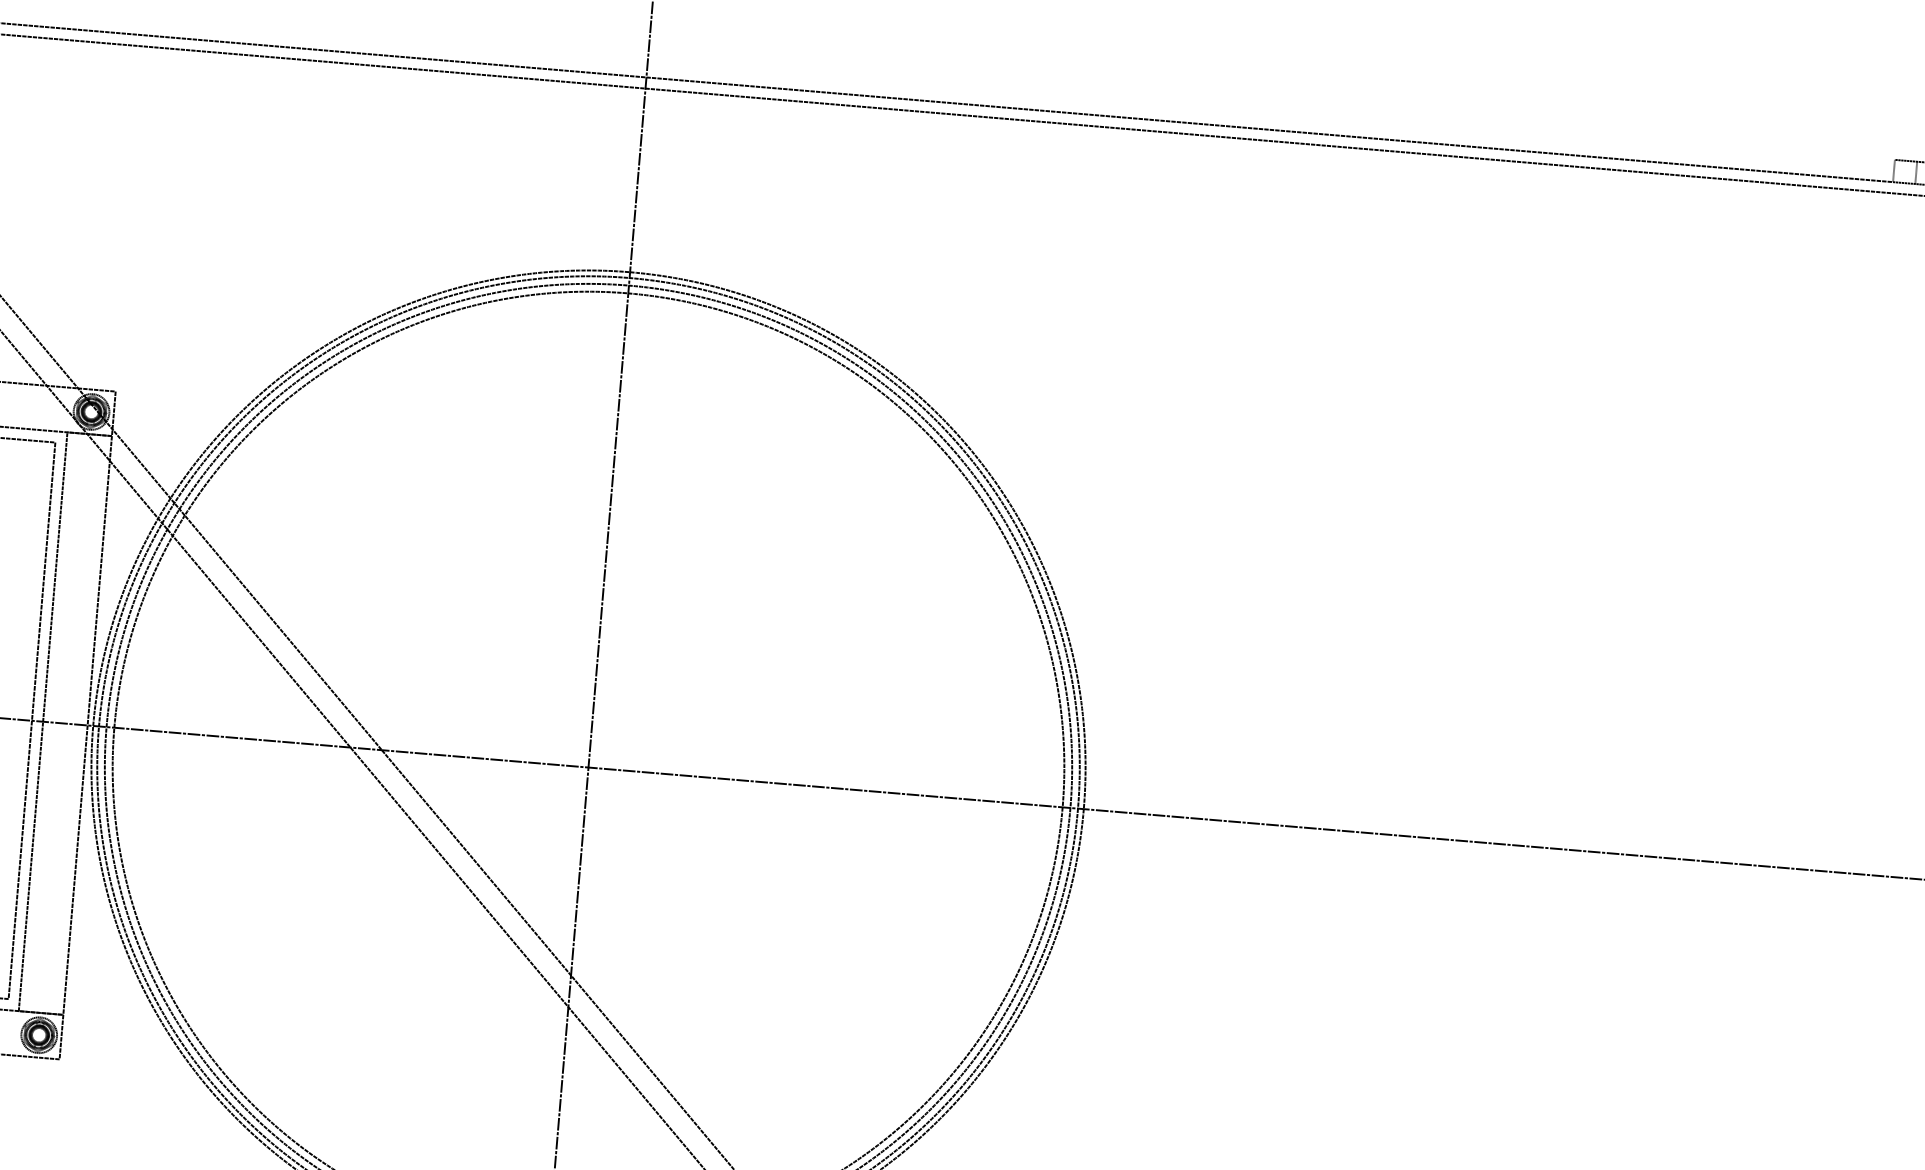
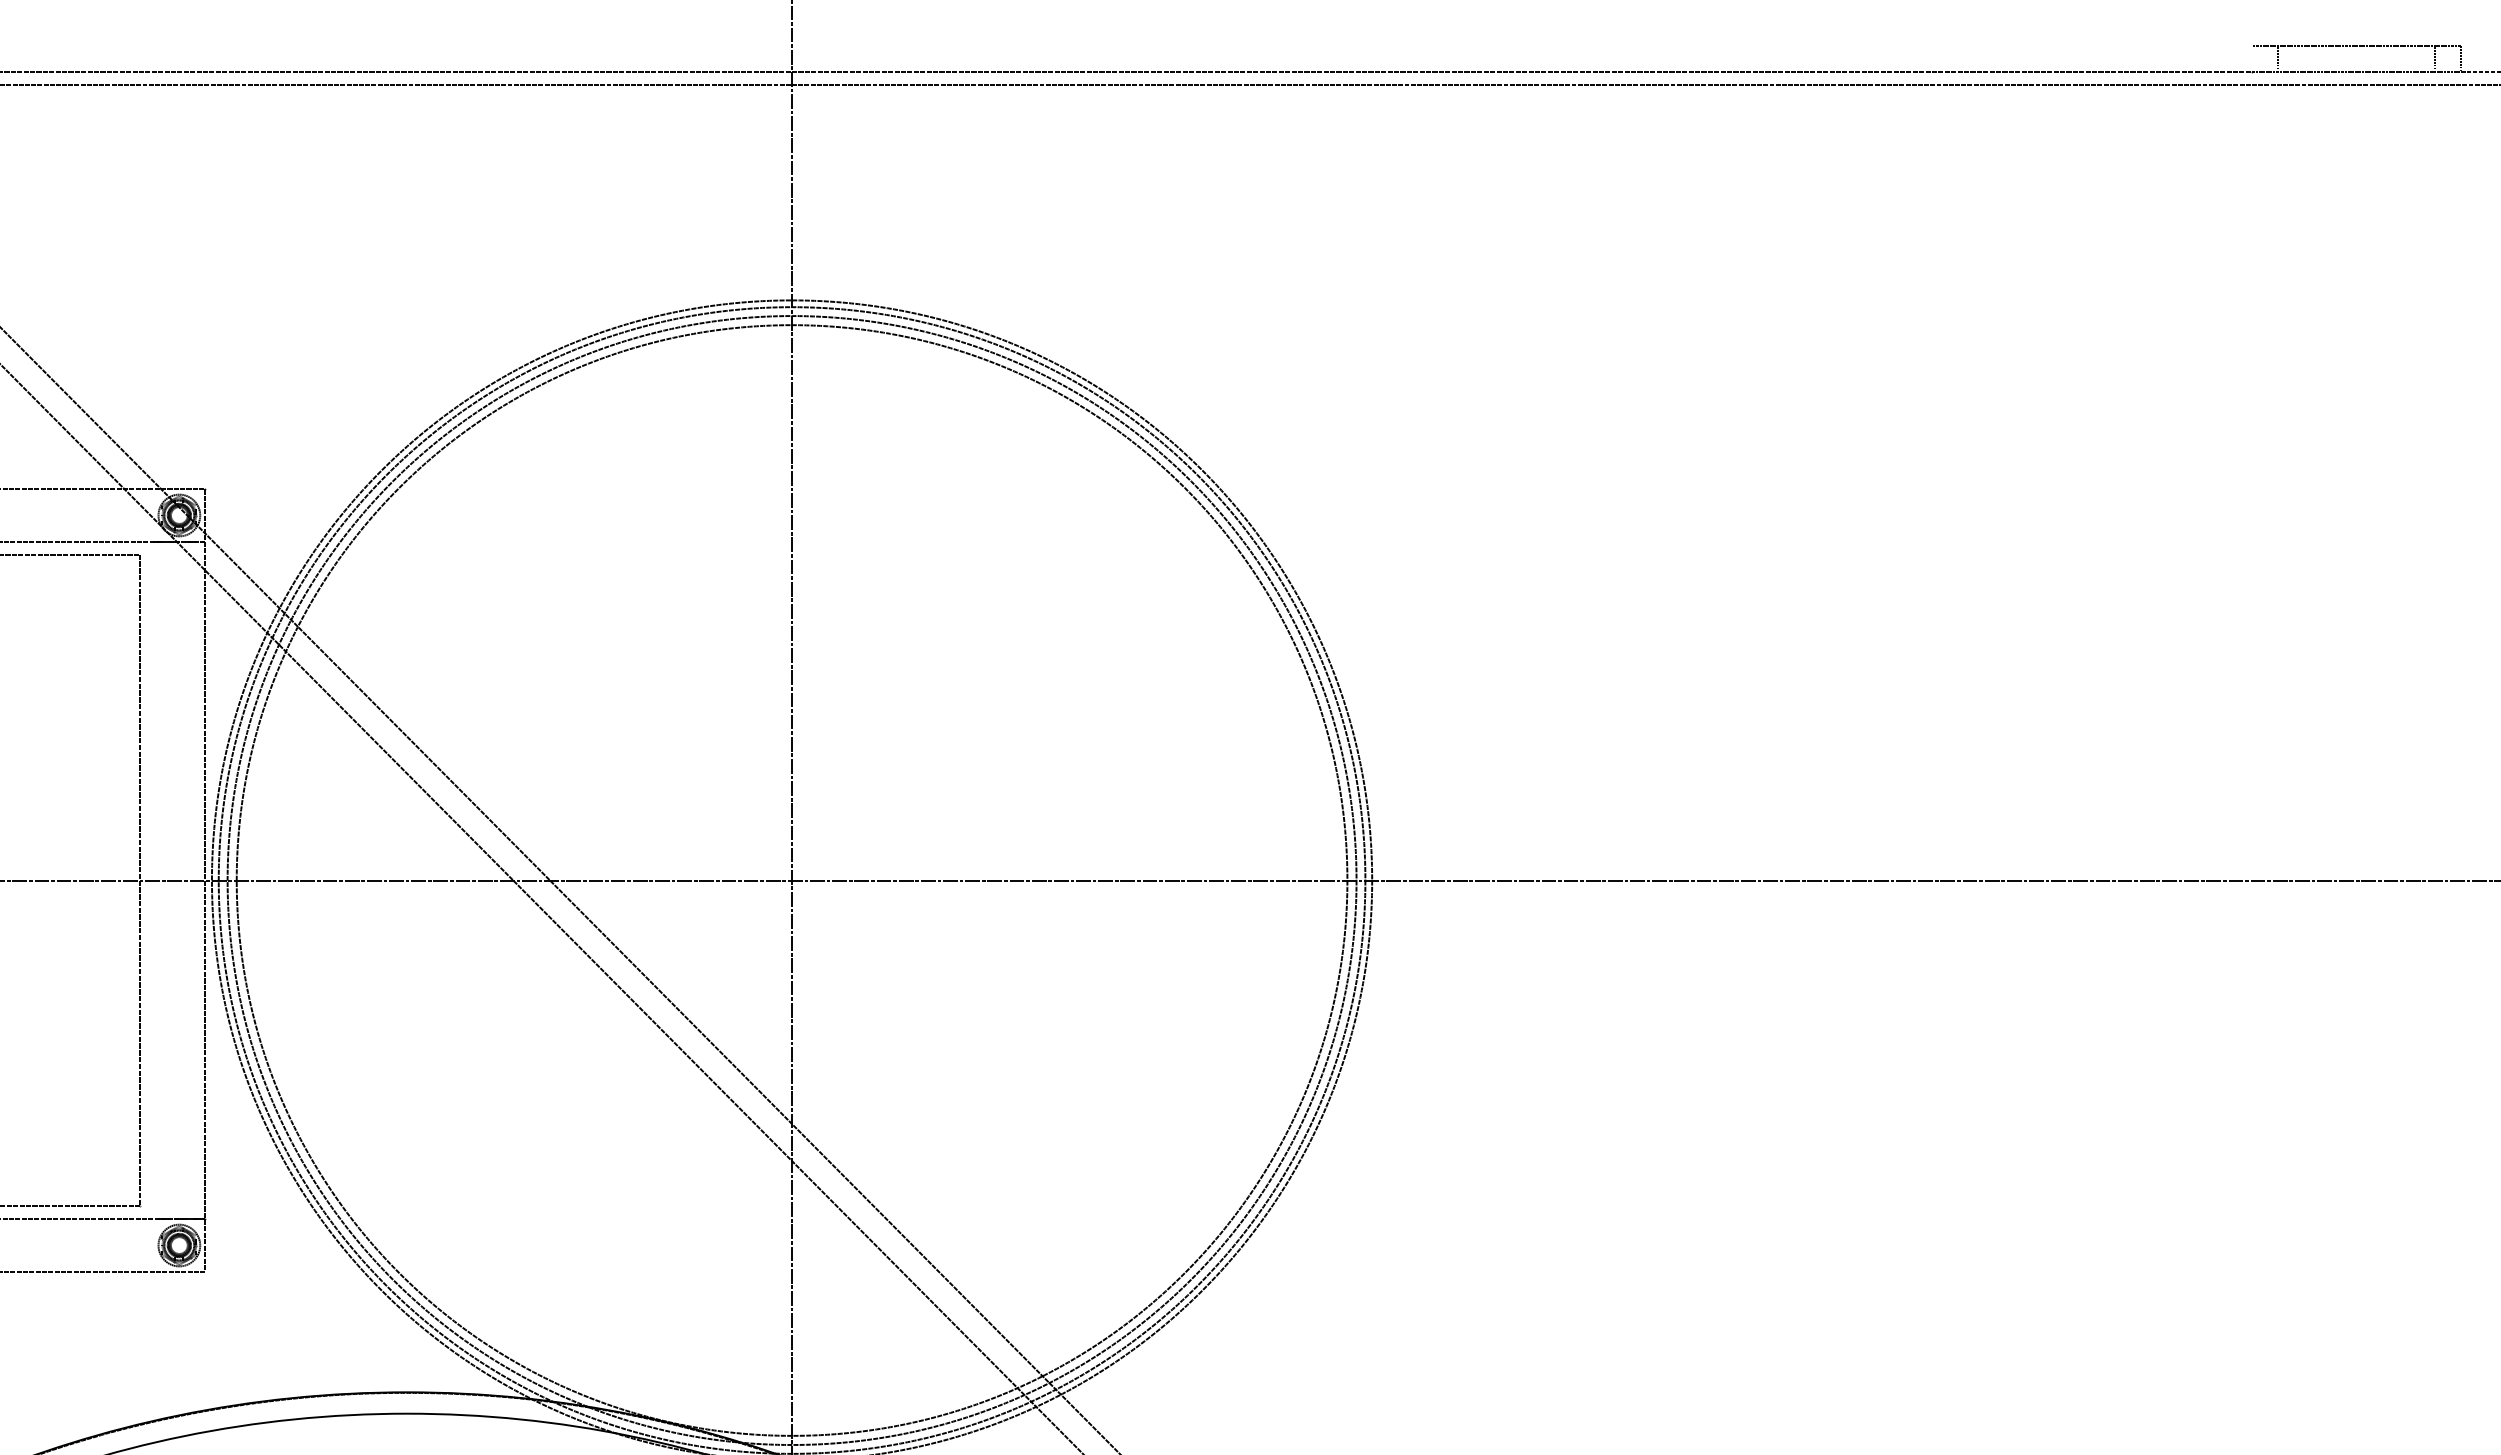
line: (1894, 171) -> (2252, 59), removed
line: (43, 721) -> (153, 880), removed

